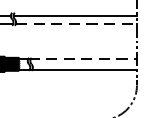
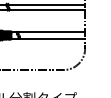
line: (76, 24) -> (47, 10), dashed -> solid
line: (83, 58) -> (51, 31), dashed -> solid

